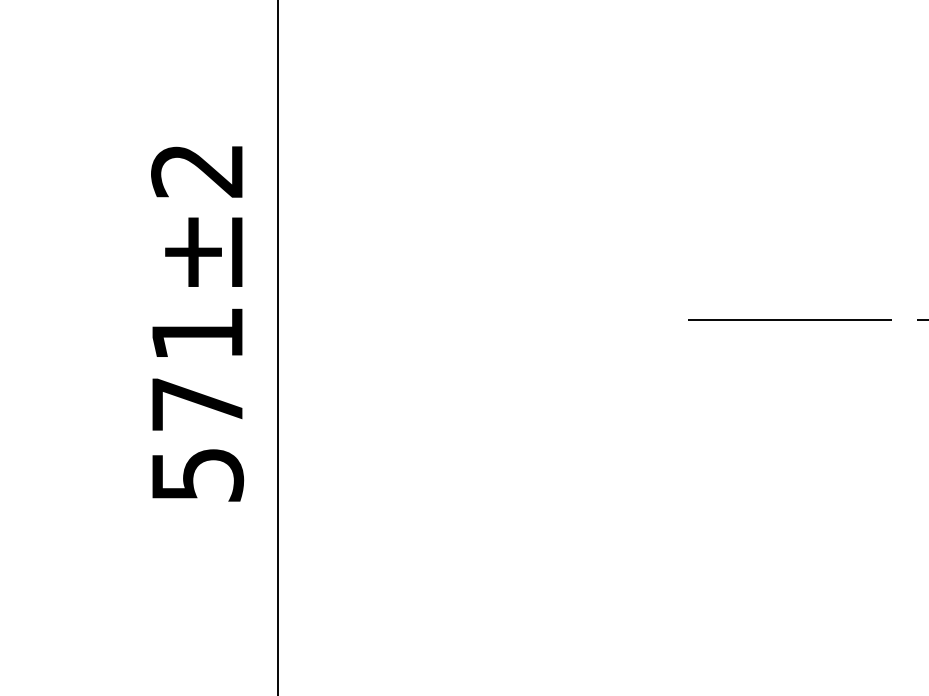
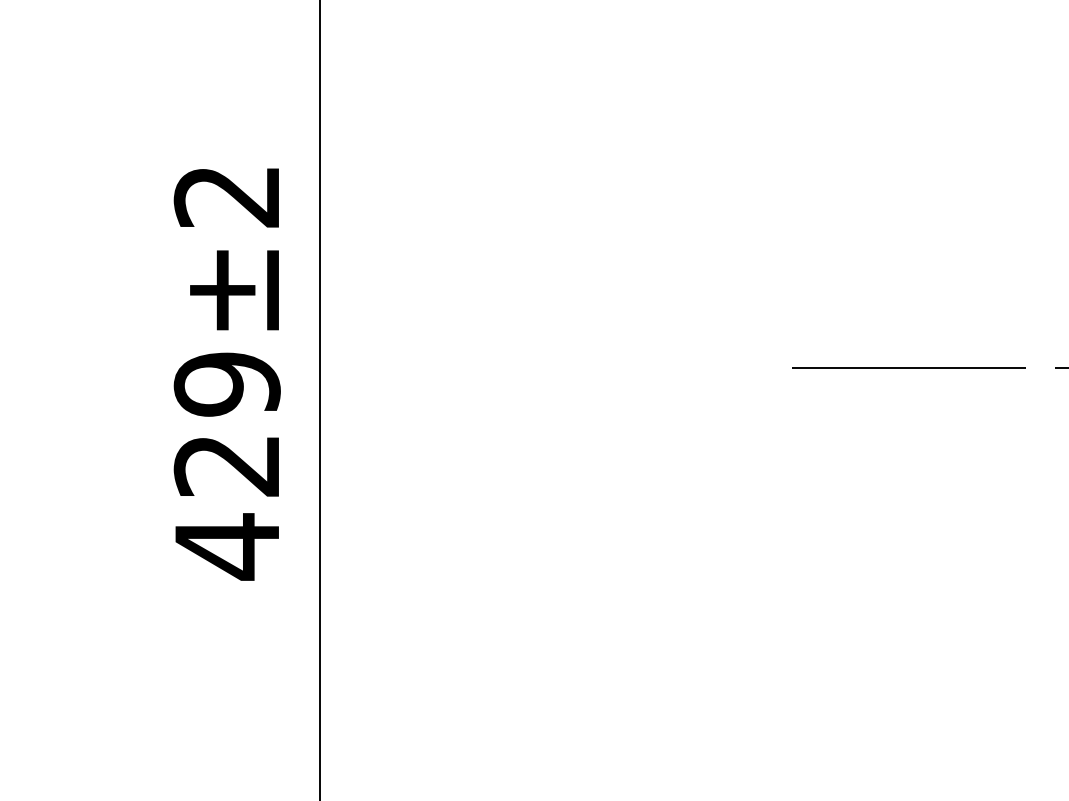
text: (197, 405) -> (227, 466), 571±2 -> 429±2

